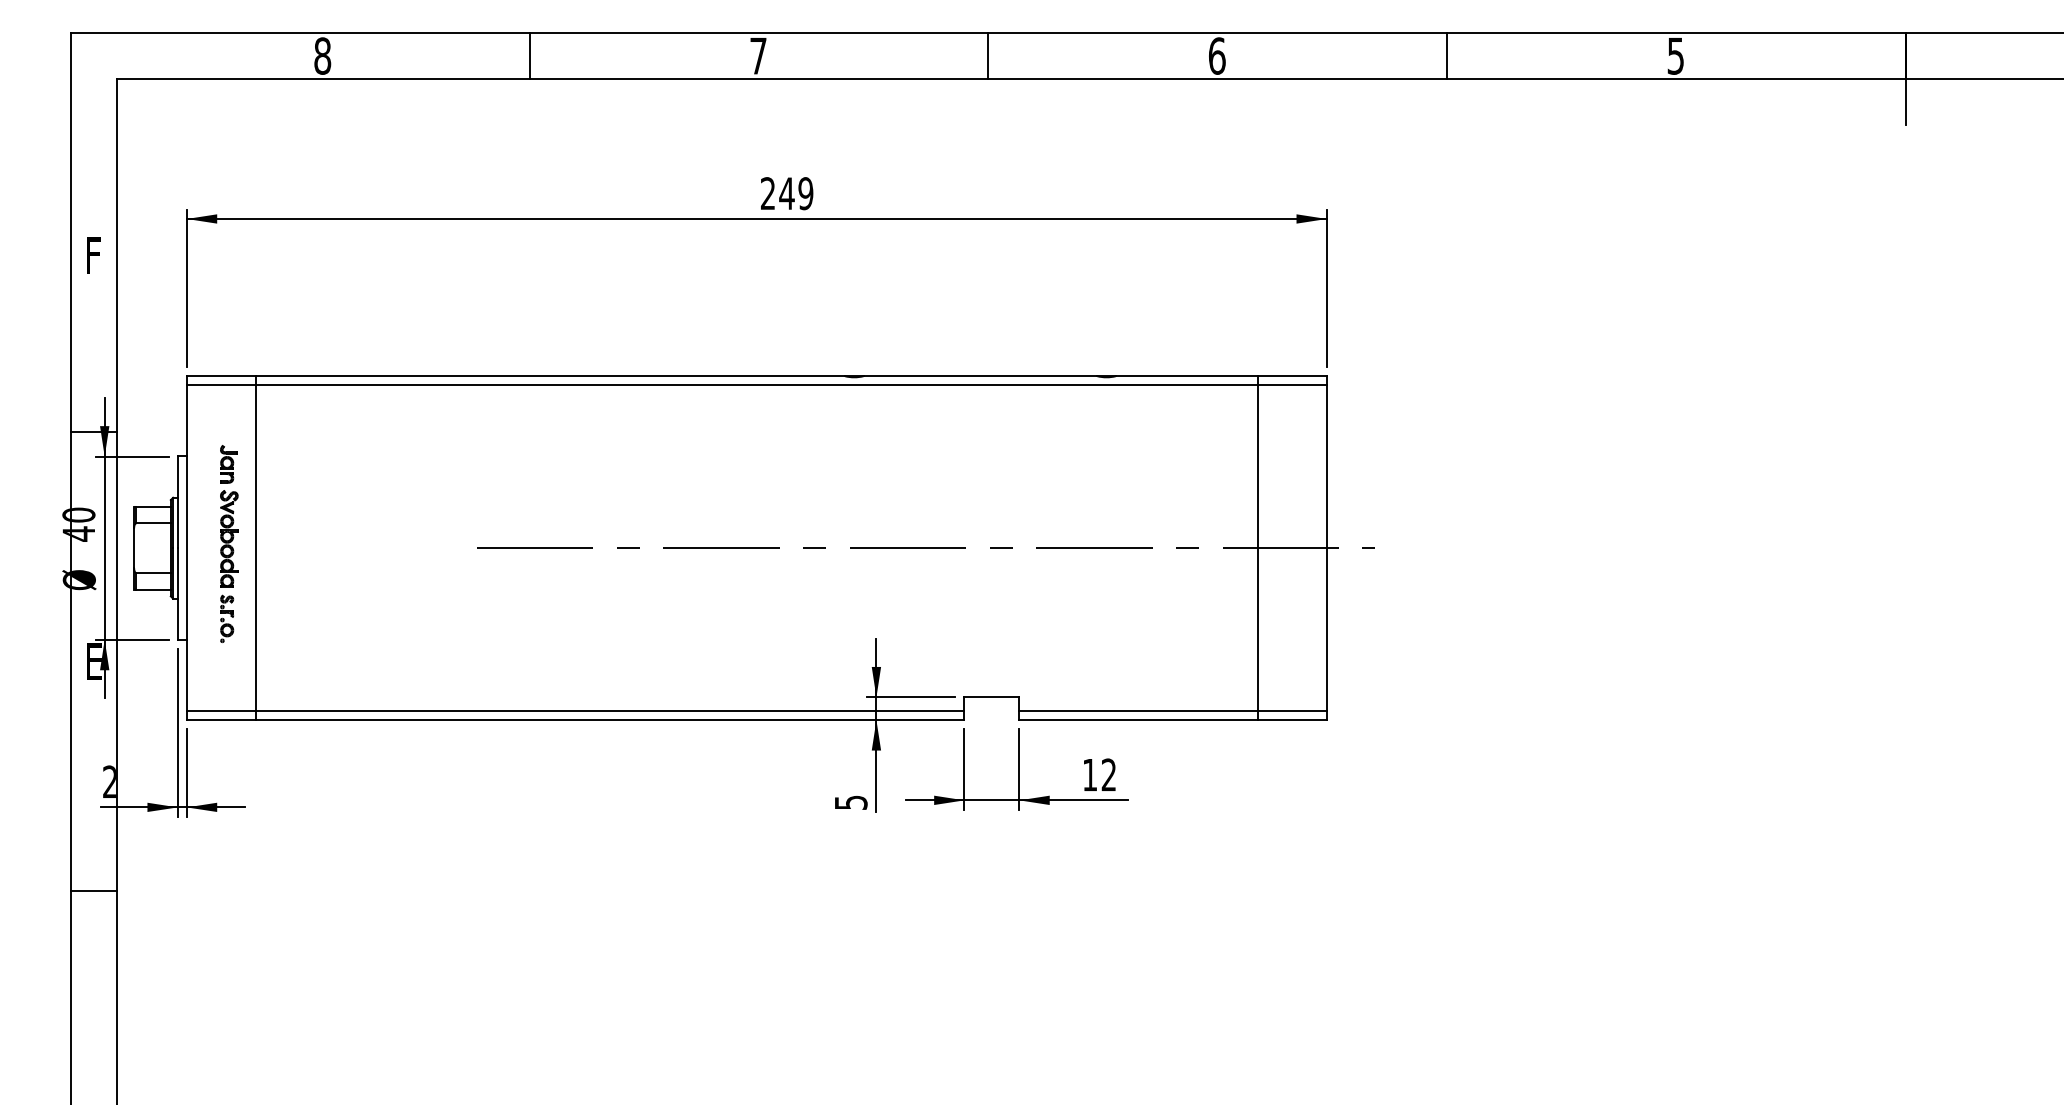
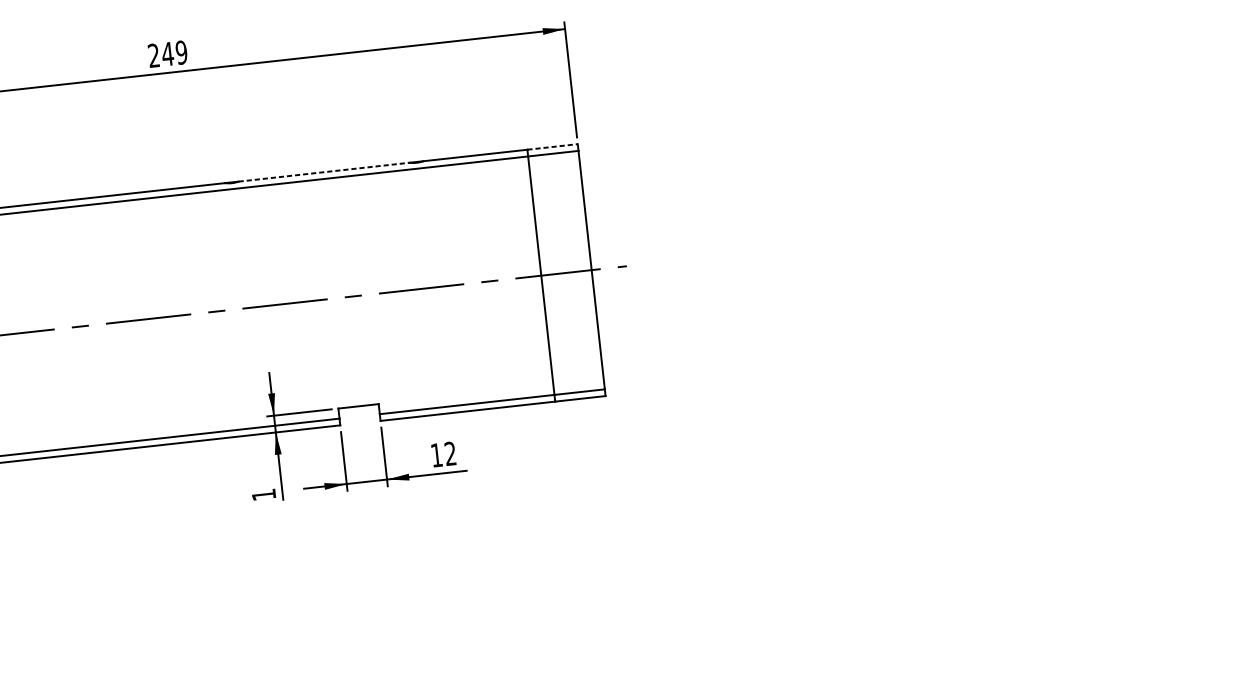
line: (980, 376) -> (324, 172), solid -> dashed
line: (1292, 376) -> (552, 147), solid -> dashed
text: (851, 802) -> (264, 494), 5 -> 1

